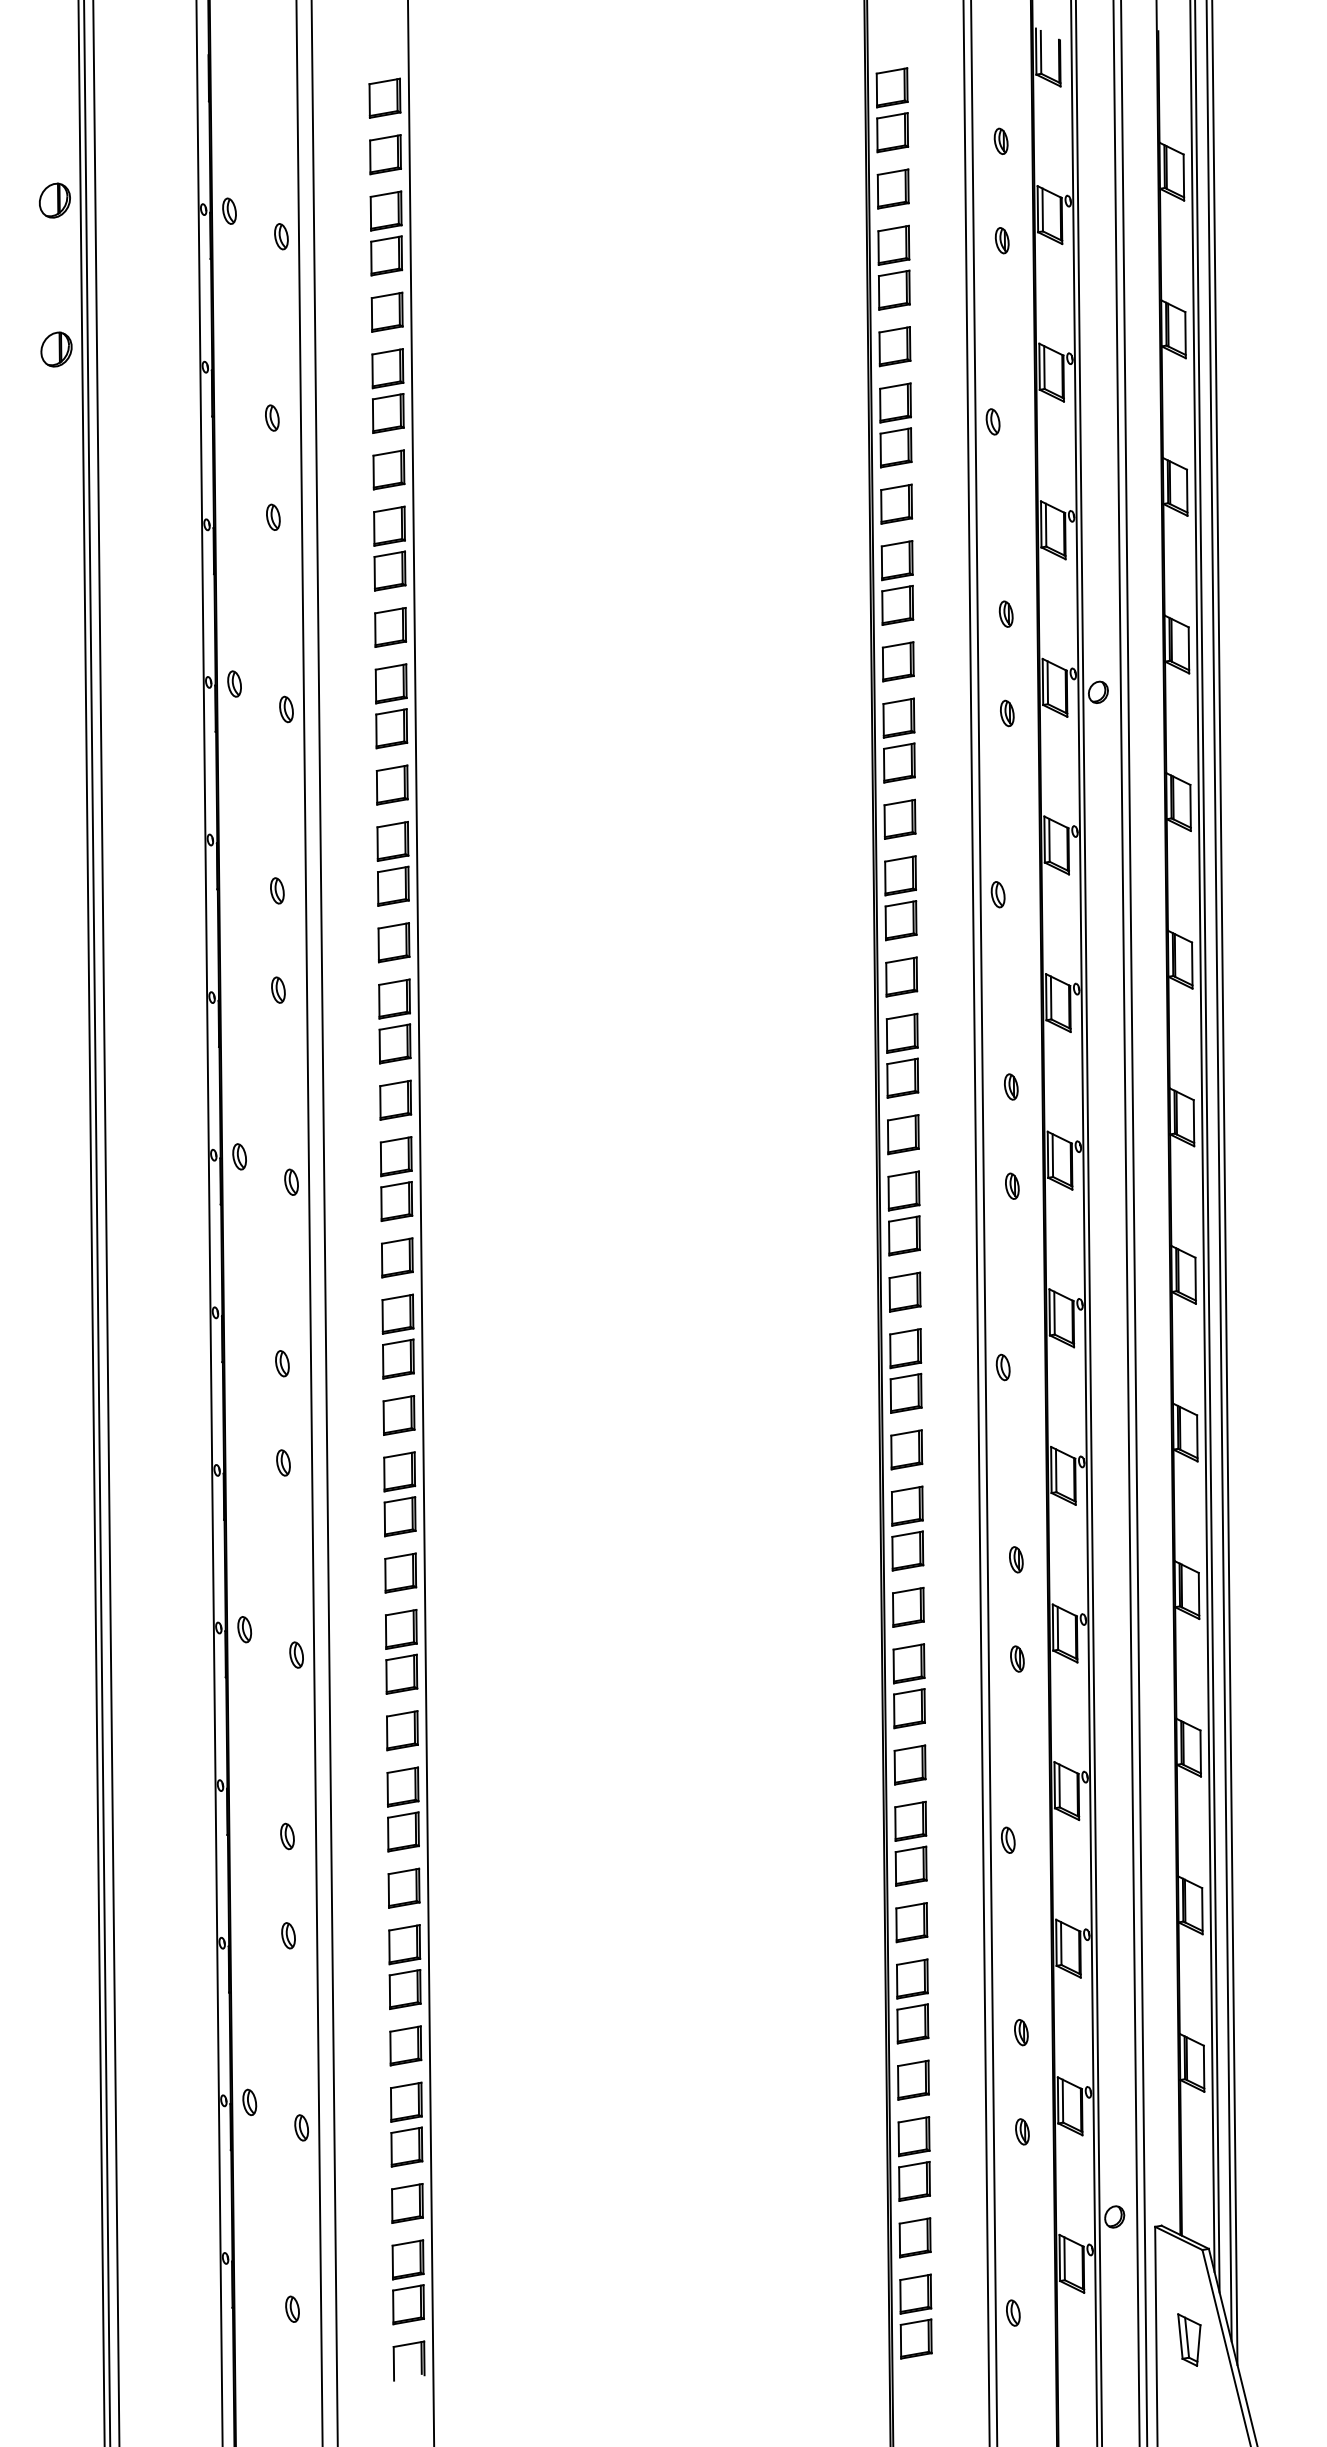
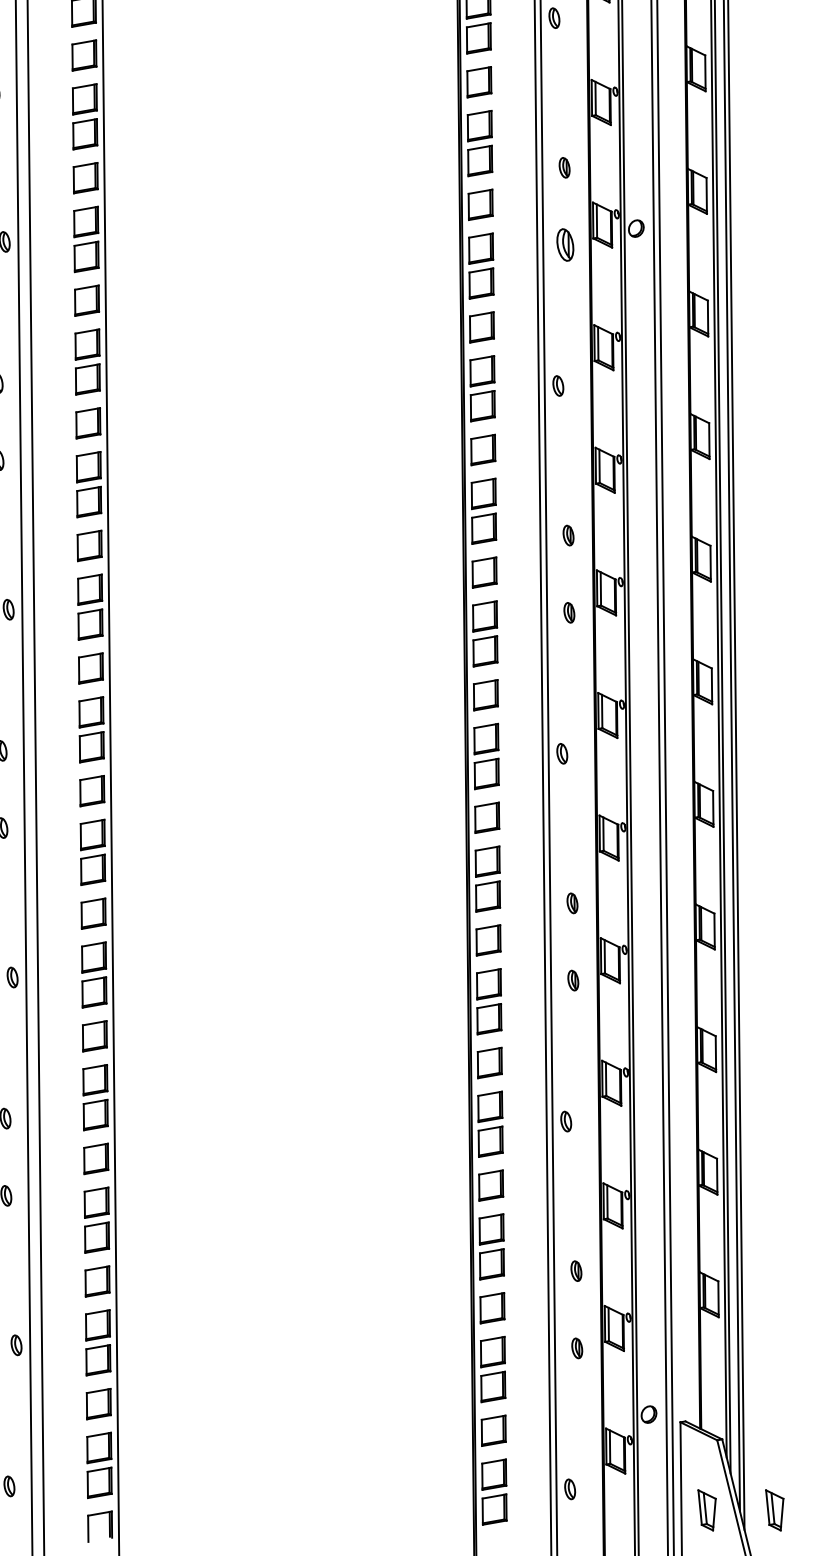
part: (1007, 713) -> (565, 245), size x1.6
part: (1276, 2339) -> (774, 1509), added

